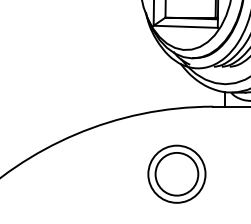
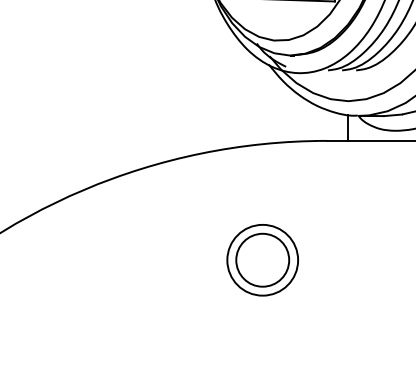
part: (176, 173) -> (261, 259), size x0.7

